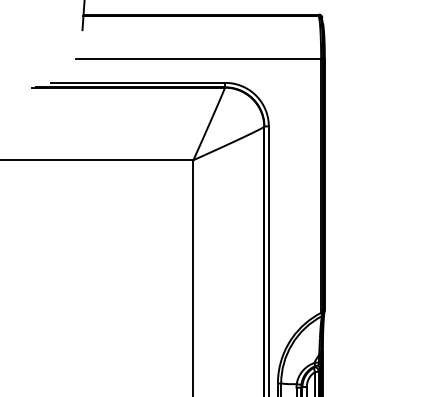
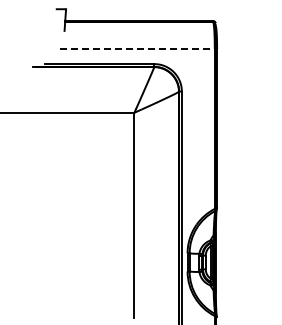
line: (199, 58) -> (138, 48), solid -> dashed

